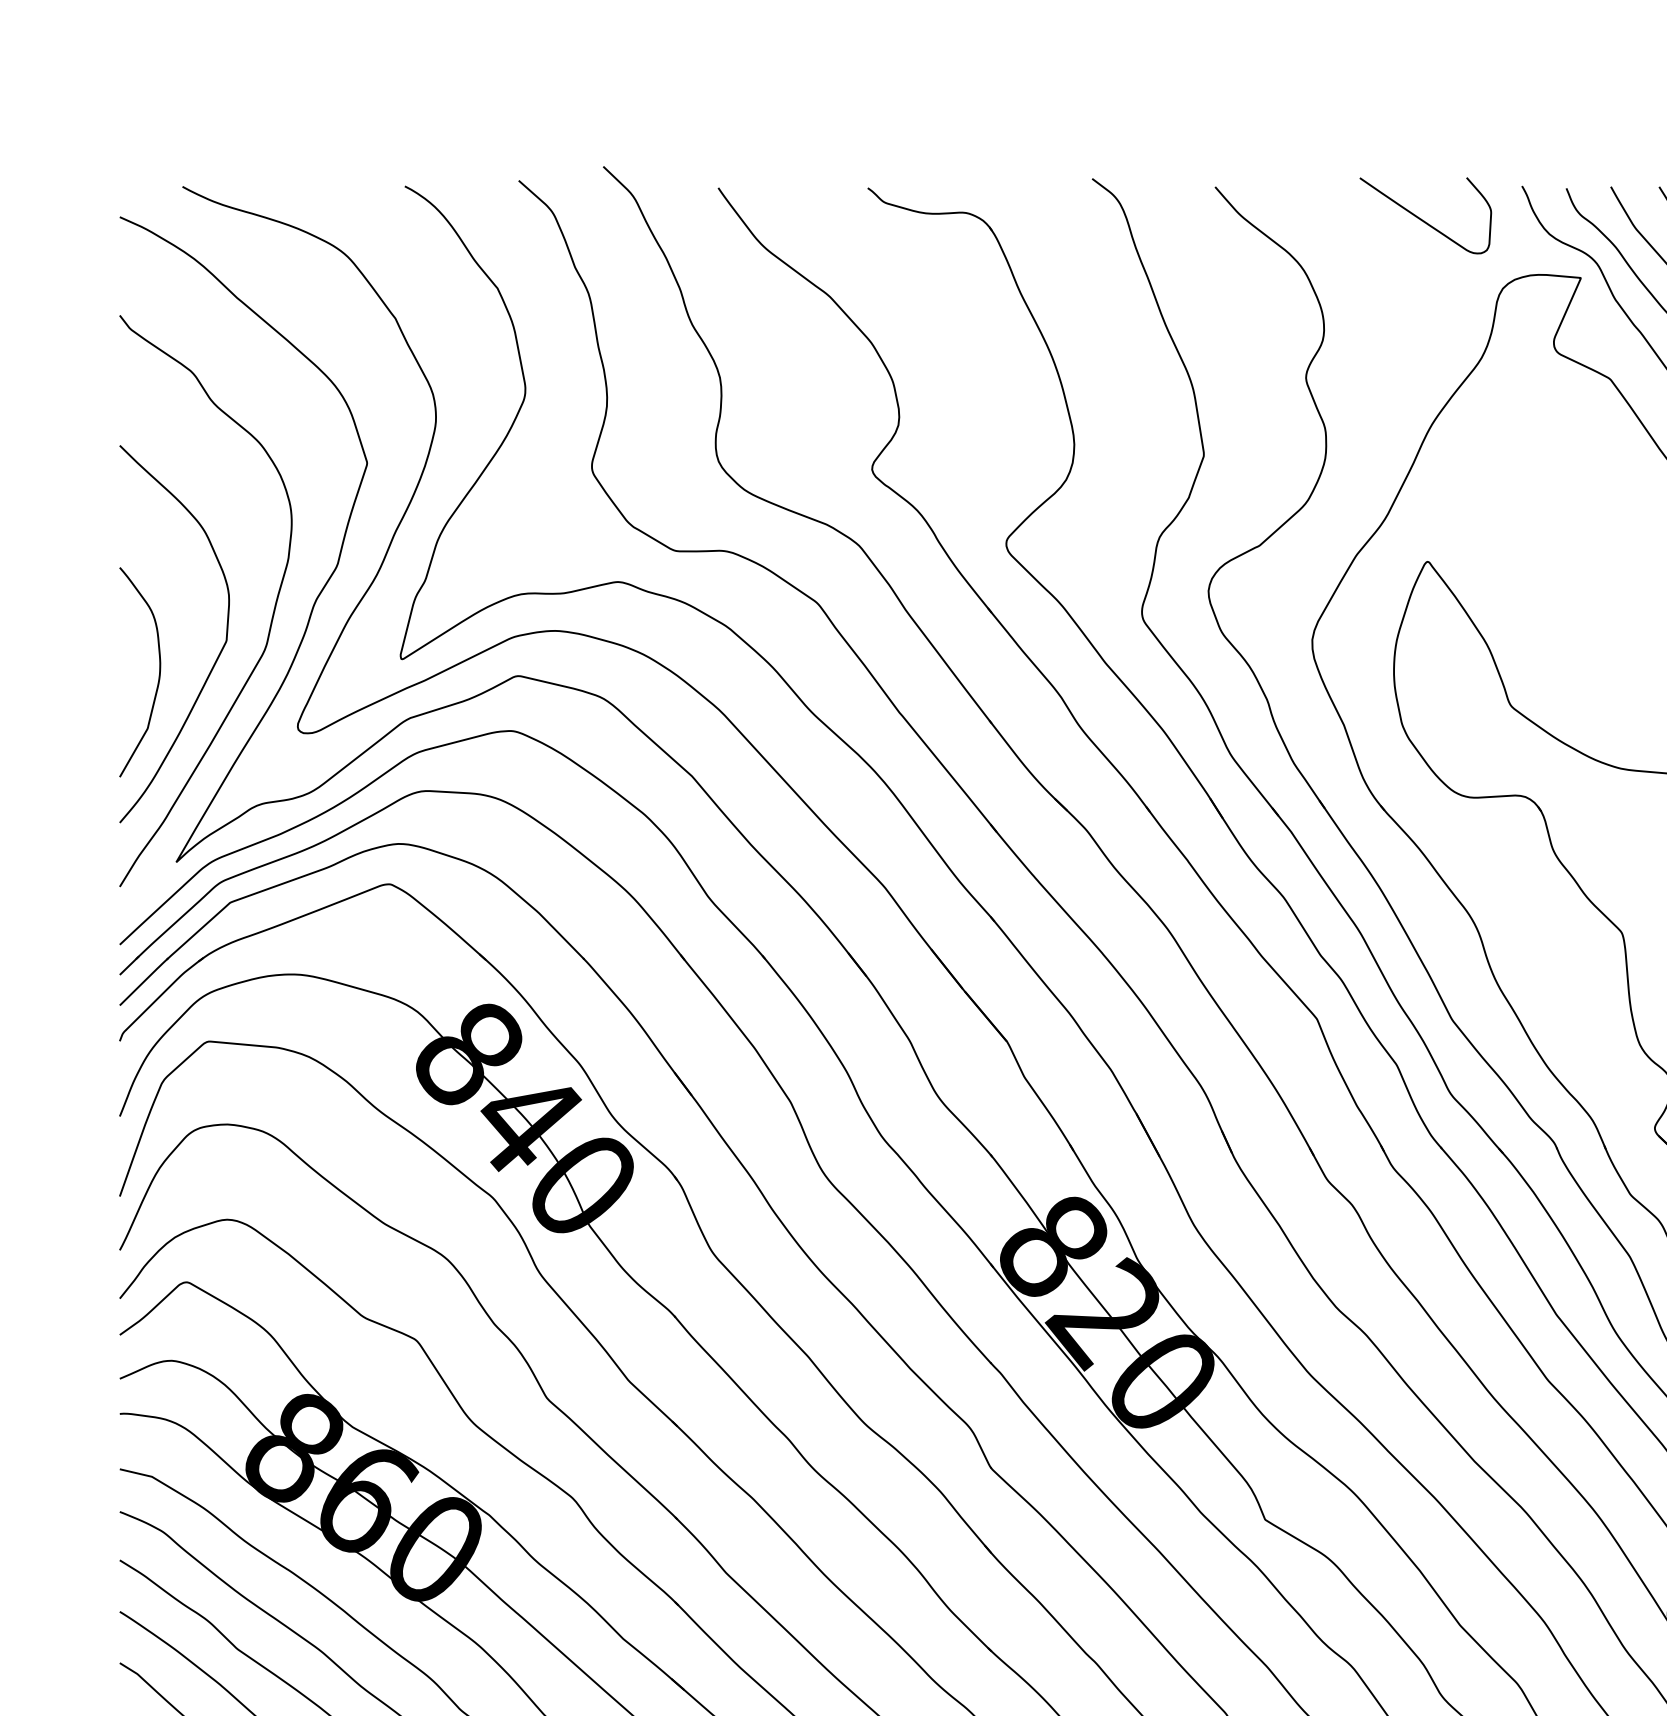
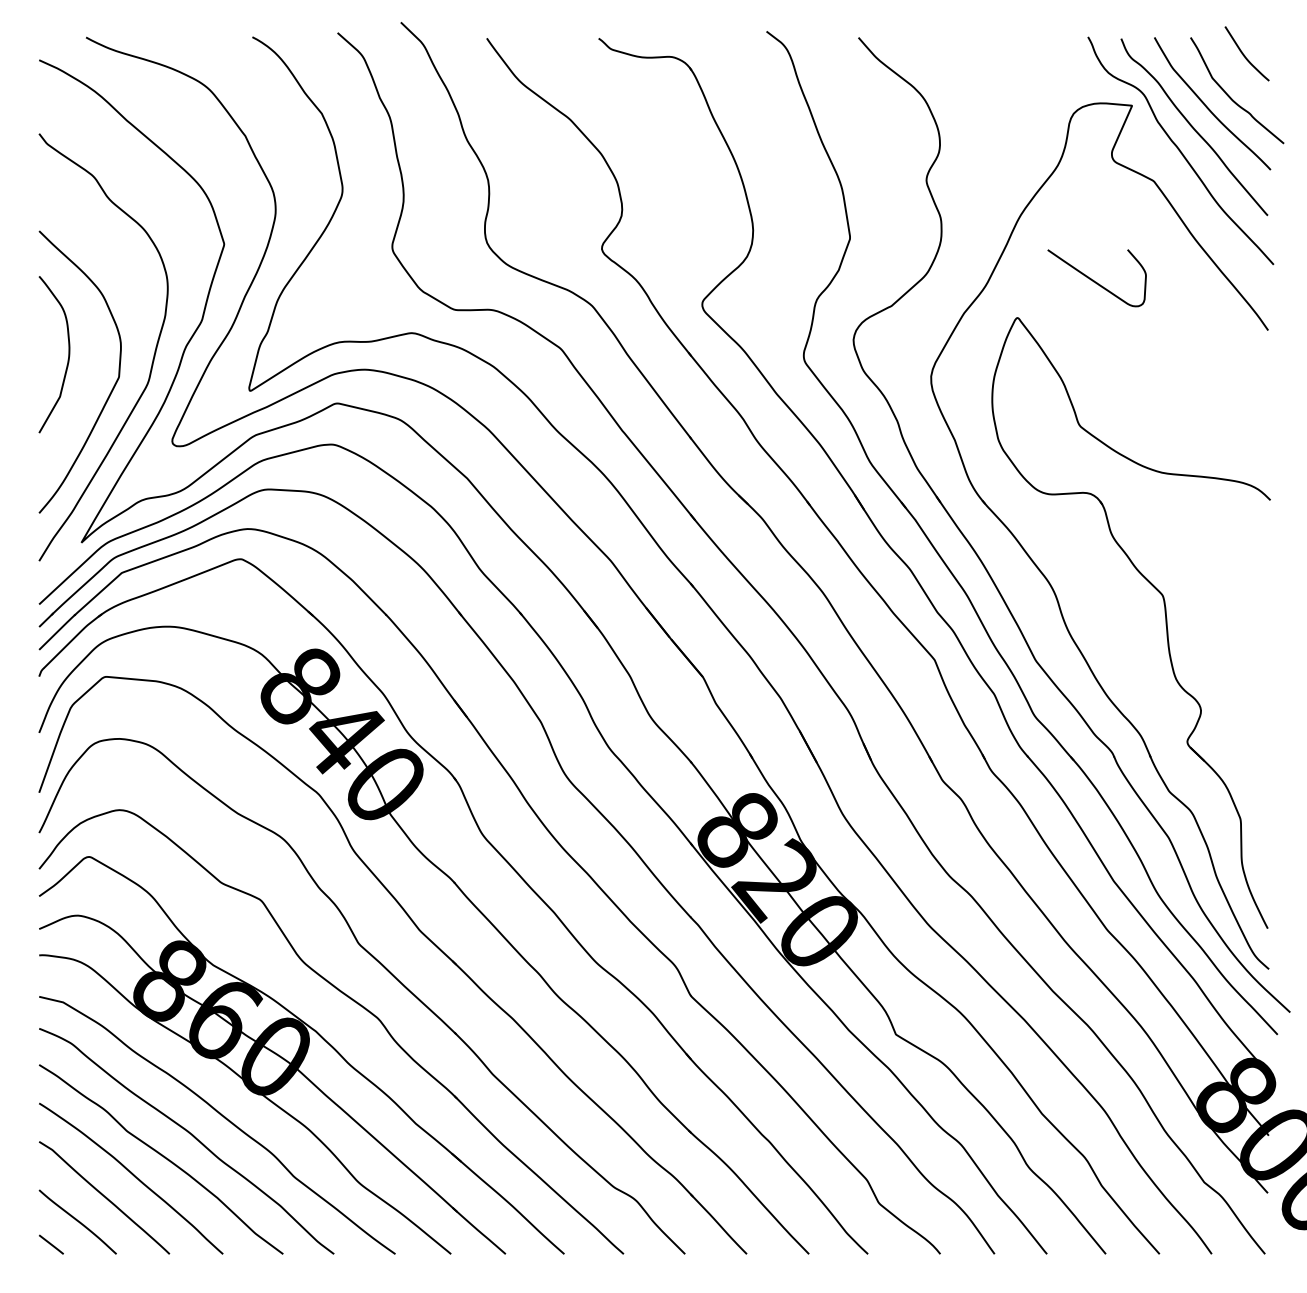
curve: (1422, 218) -> (1094, 280), moved
curve: (157, 678) -> (67, 359), moved

